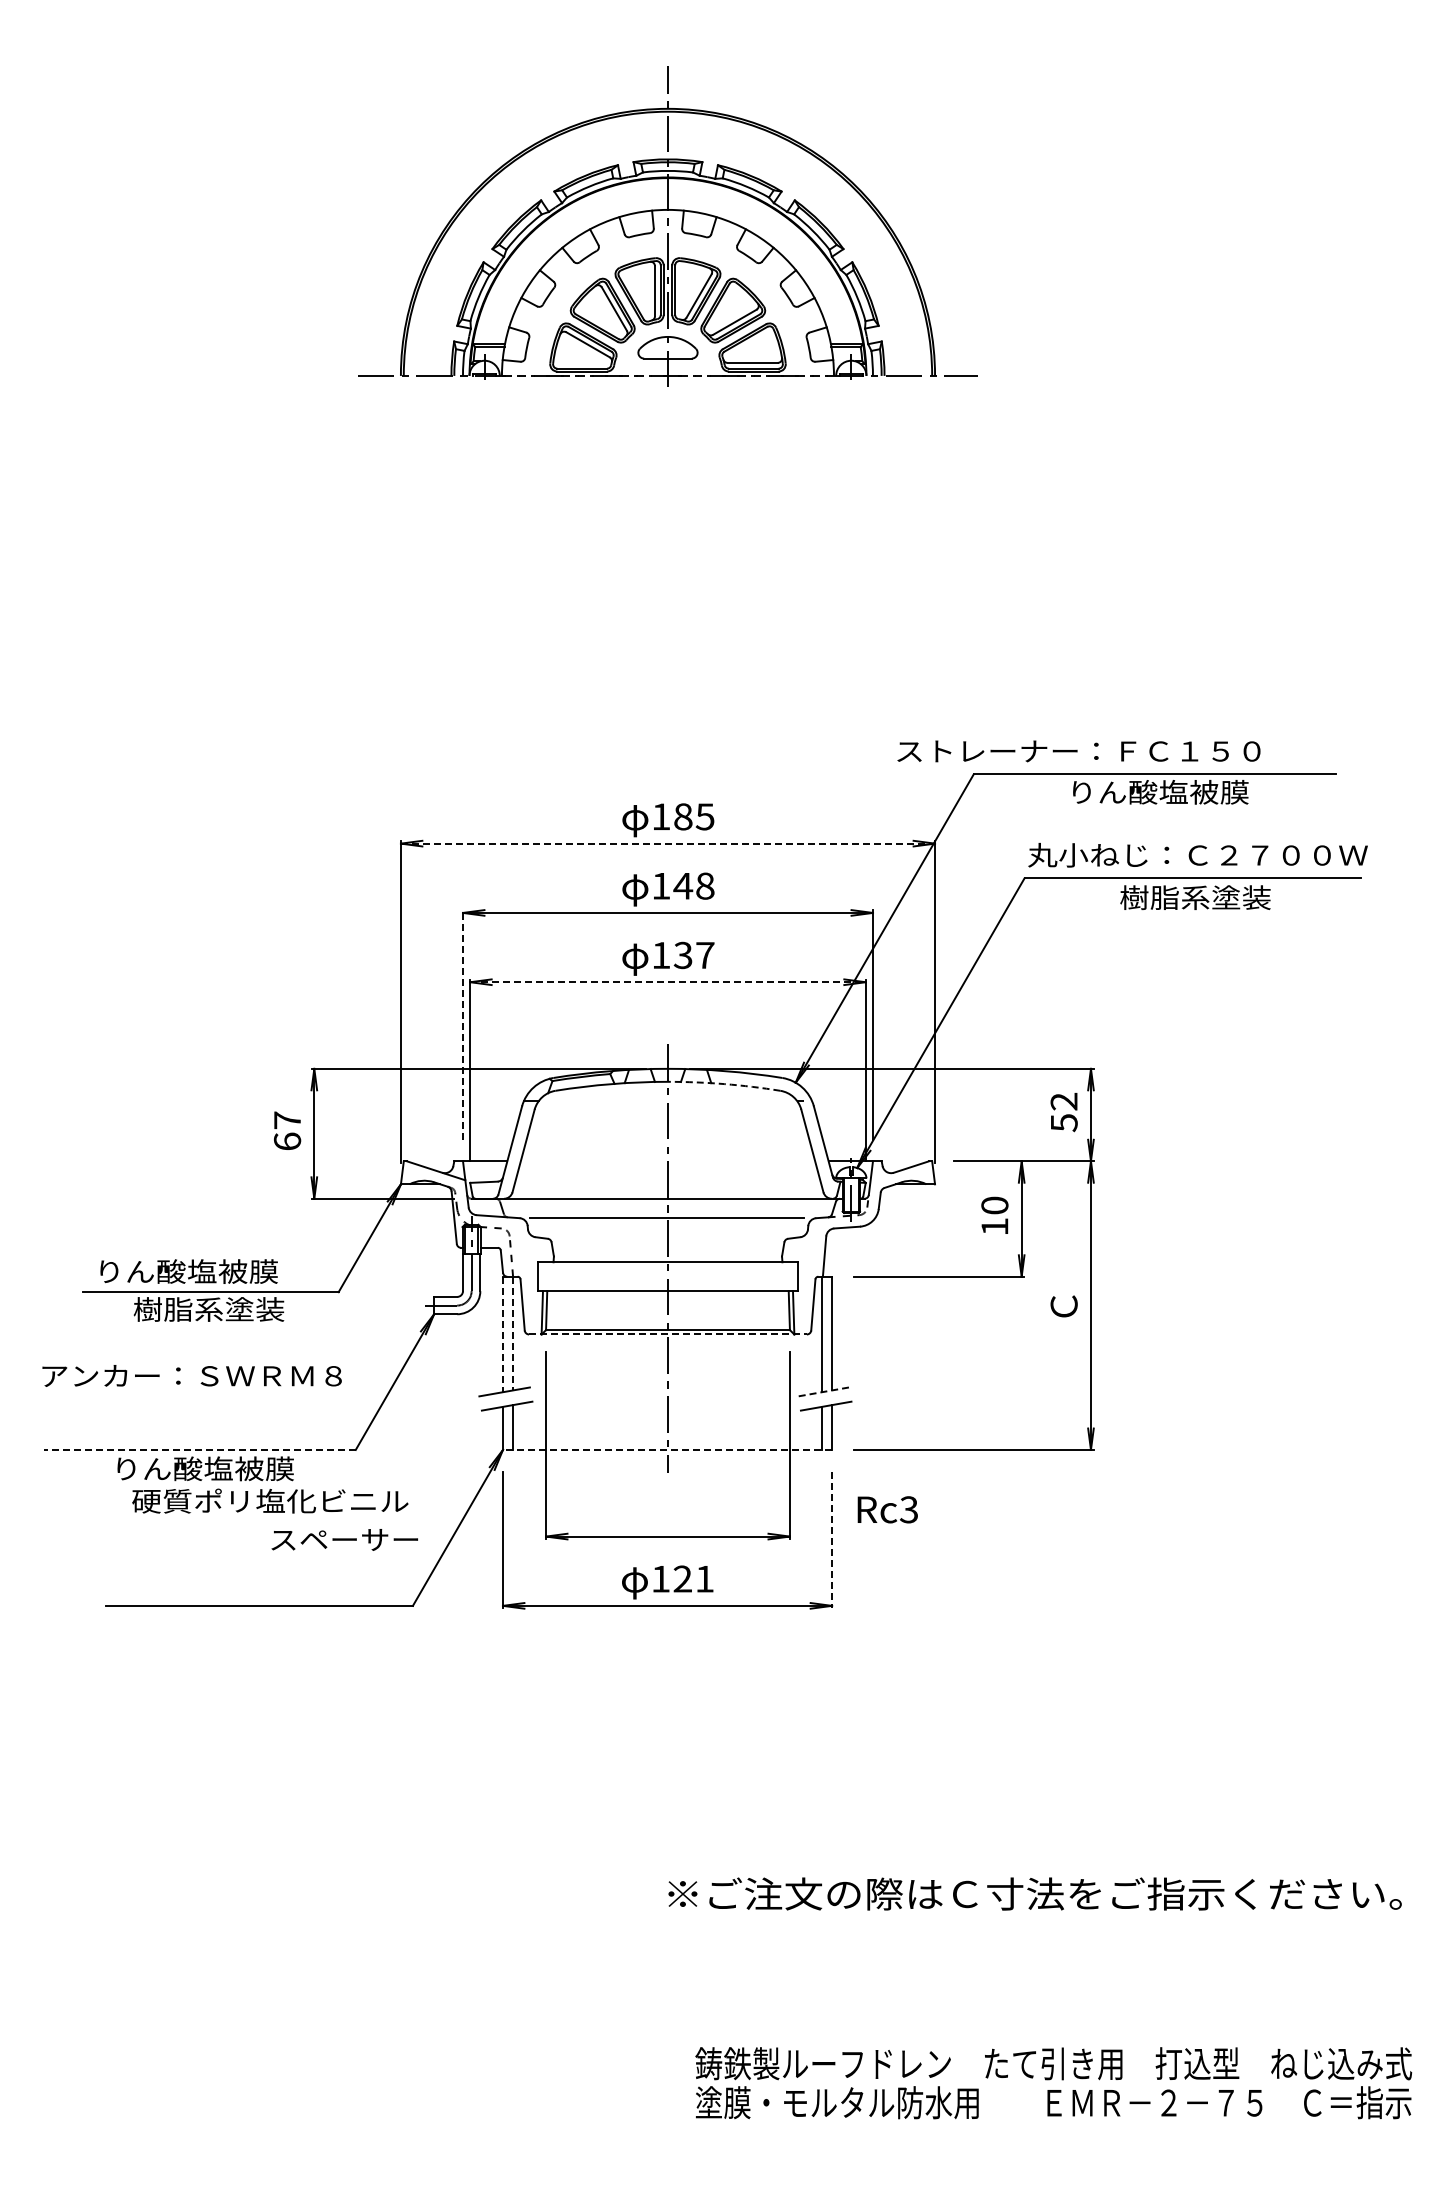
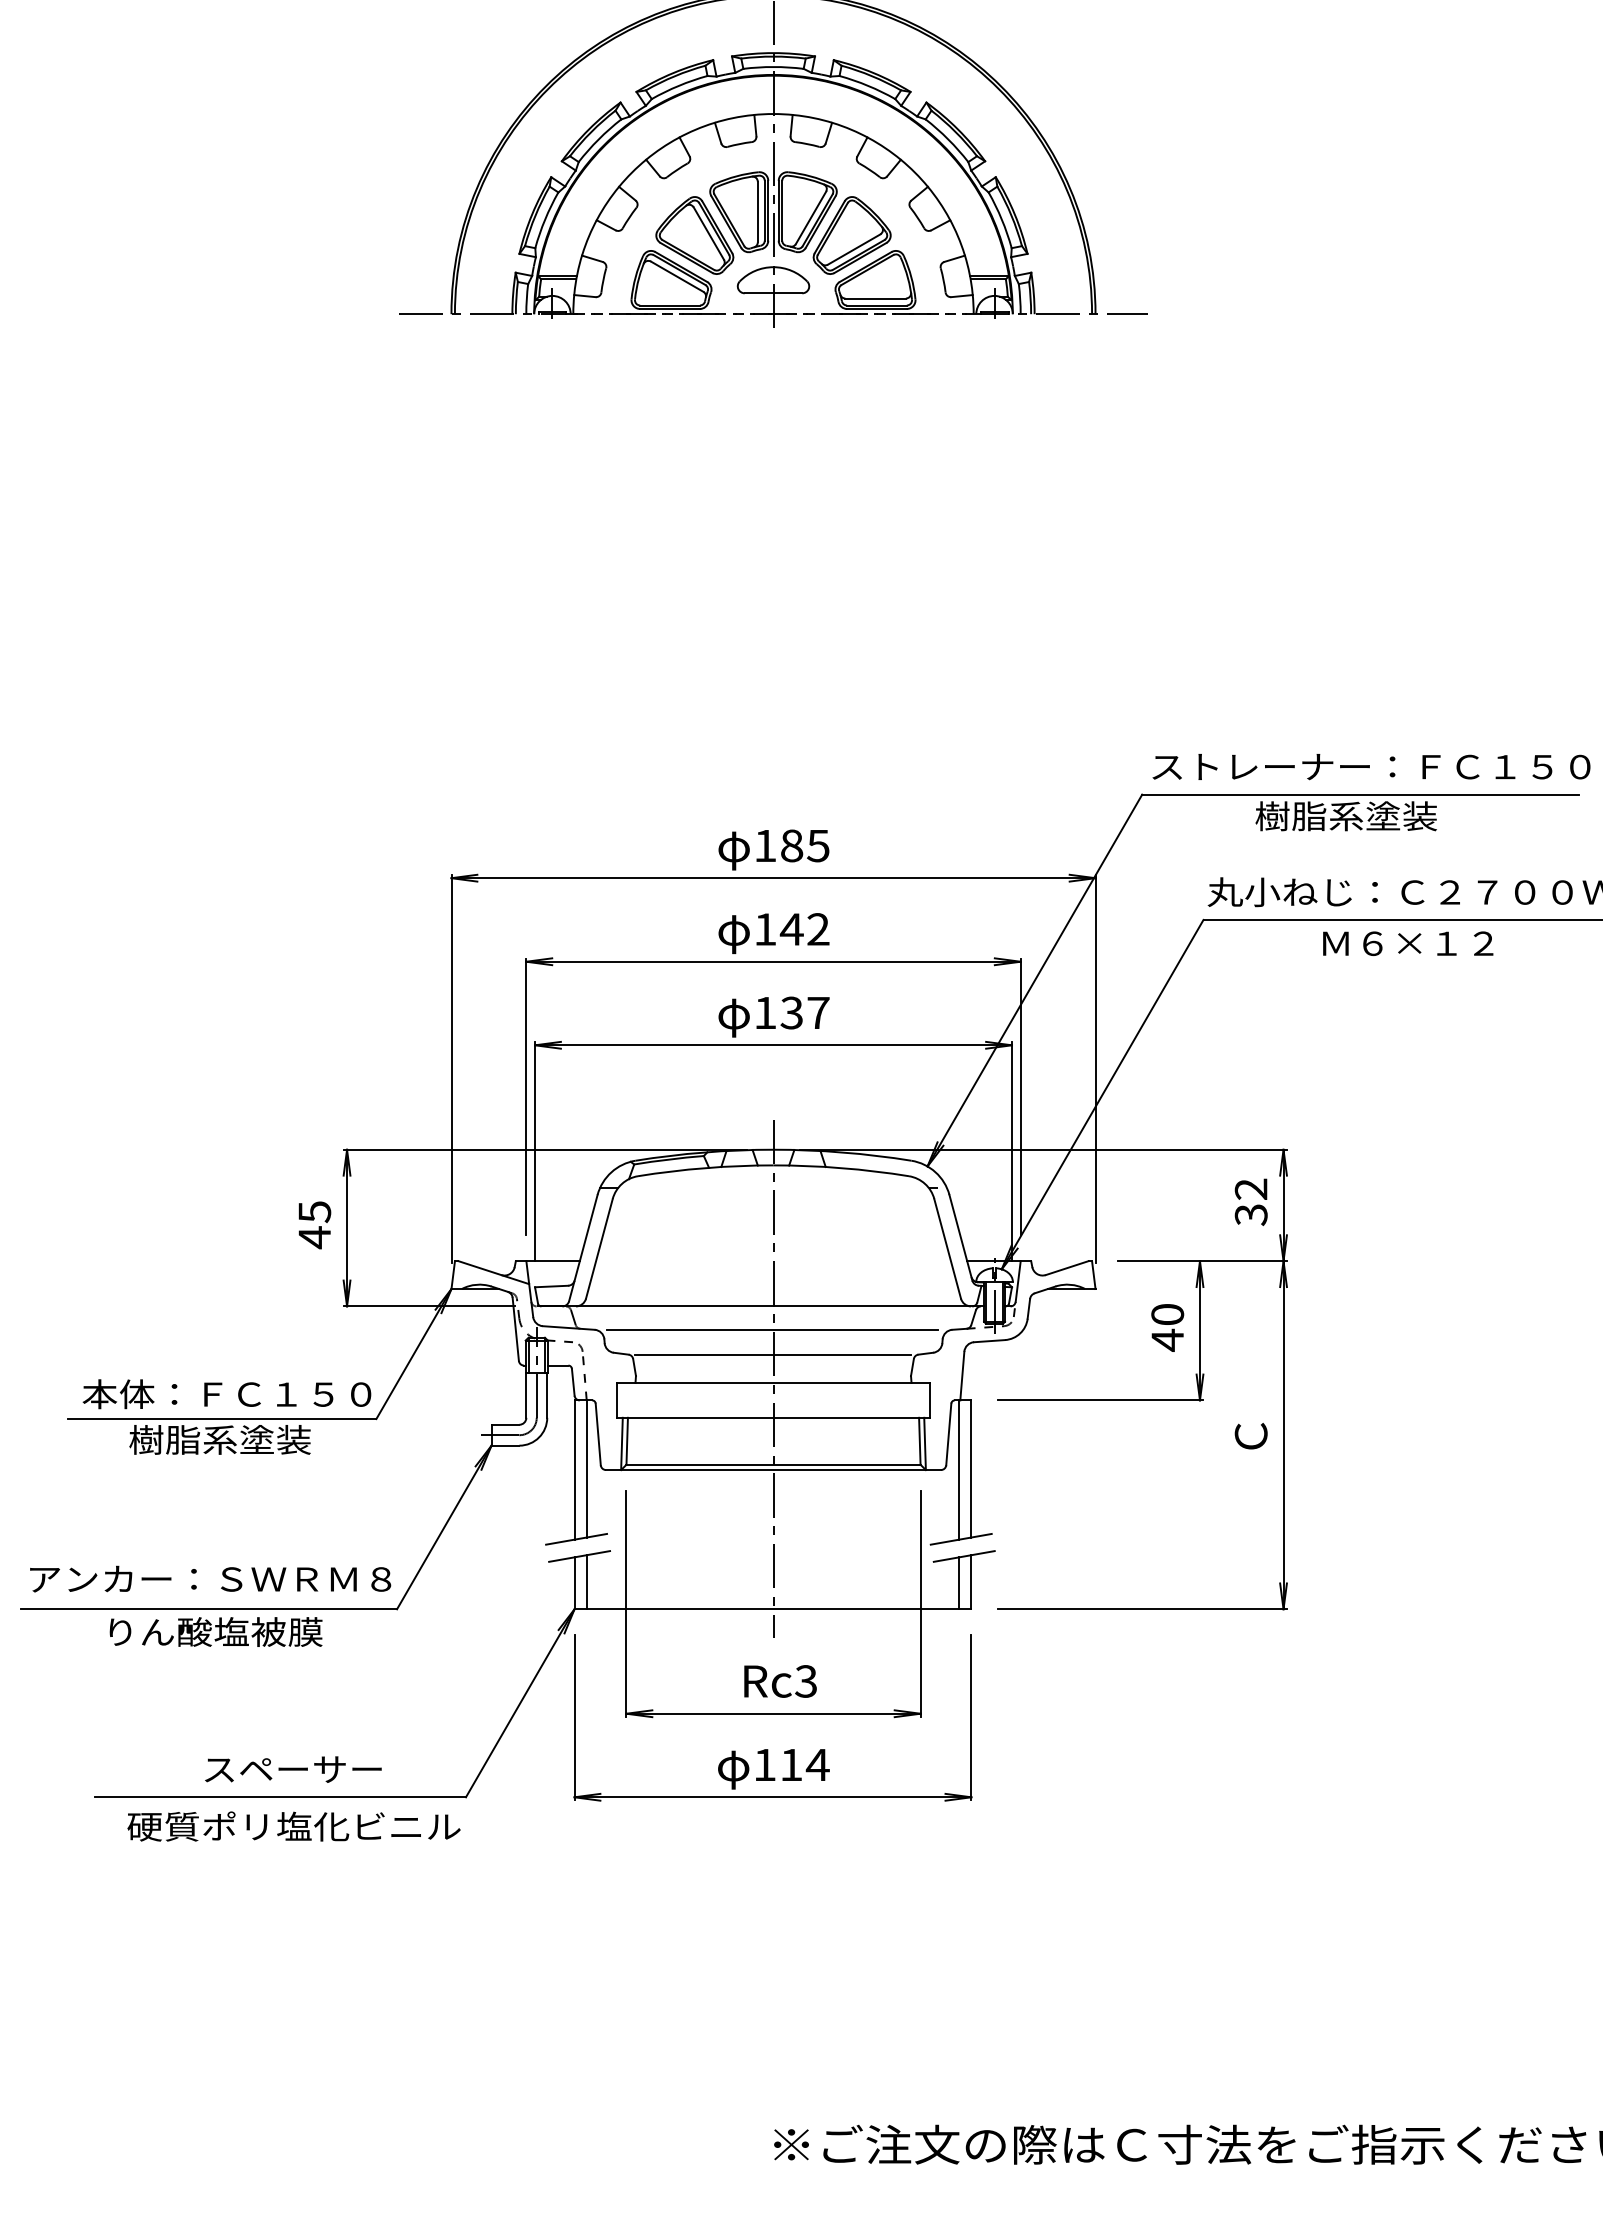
text: (1078, 751) -> (1370, 767), moved
text: (1157, 791) -> (1363, 815), りん酸塩被膜 -> 樹脂系塗装
line: (668, 843) -> (774, 878), dashed -> solid
text: (705, 885) -> (818, 928), 148 -> 142
text: (1195, 897) -> (1409, 943), 樹脂系塗装 -> Ｍ６×１２
line: (667, 982) -> (772, 1045), dashed -> solid
line: (463, 1024) -> (526, 1096), dashed -> solid
arc: (724, 1084) -> (841, 1168), dashed -> solid
text: (1063, 1122) -> (1250, 1214), 52 -> 32
text: (287, 1131) -> (314, 1225), 67 -> 45
text: (994, 1226) -> (1167, 1339), 10 -> 40
line: (667, 1238) -> (772, 1354), added
text: (214, 1271) -> (226, 1394), りん酸塩被膜 -> 本体：ＦＣ１５０
line: (513, 1333) -> (587, 1468), dashed -> solid
line: (502, 1334) -> (573, 1470), dashed -> solid
line: (667, 1334) -> (772, 1470), dashed -> solid
text: (191, 1375) -> (209, 1578), moved
line: (823, 1391) -> (961, 1538), dashed -> solid
line: (199, 1449) -> (208, 1608), dashed -> solid
line: (667, 1449) -> (772, 1608), dashed -> solid
text: (270, 1500) -> (294, 1825), moved
text: (887, 1509) -> (780, 1681), moved
text: (344, 1539) -> (293, 1769), moved
line: (832, 1540) -> (971, 1718), dashed -> solid
text: (693, 1578) -> (804, 1764), 121 -> 114

